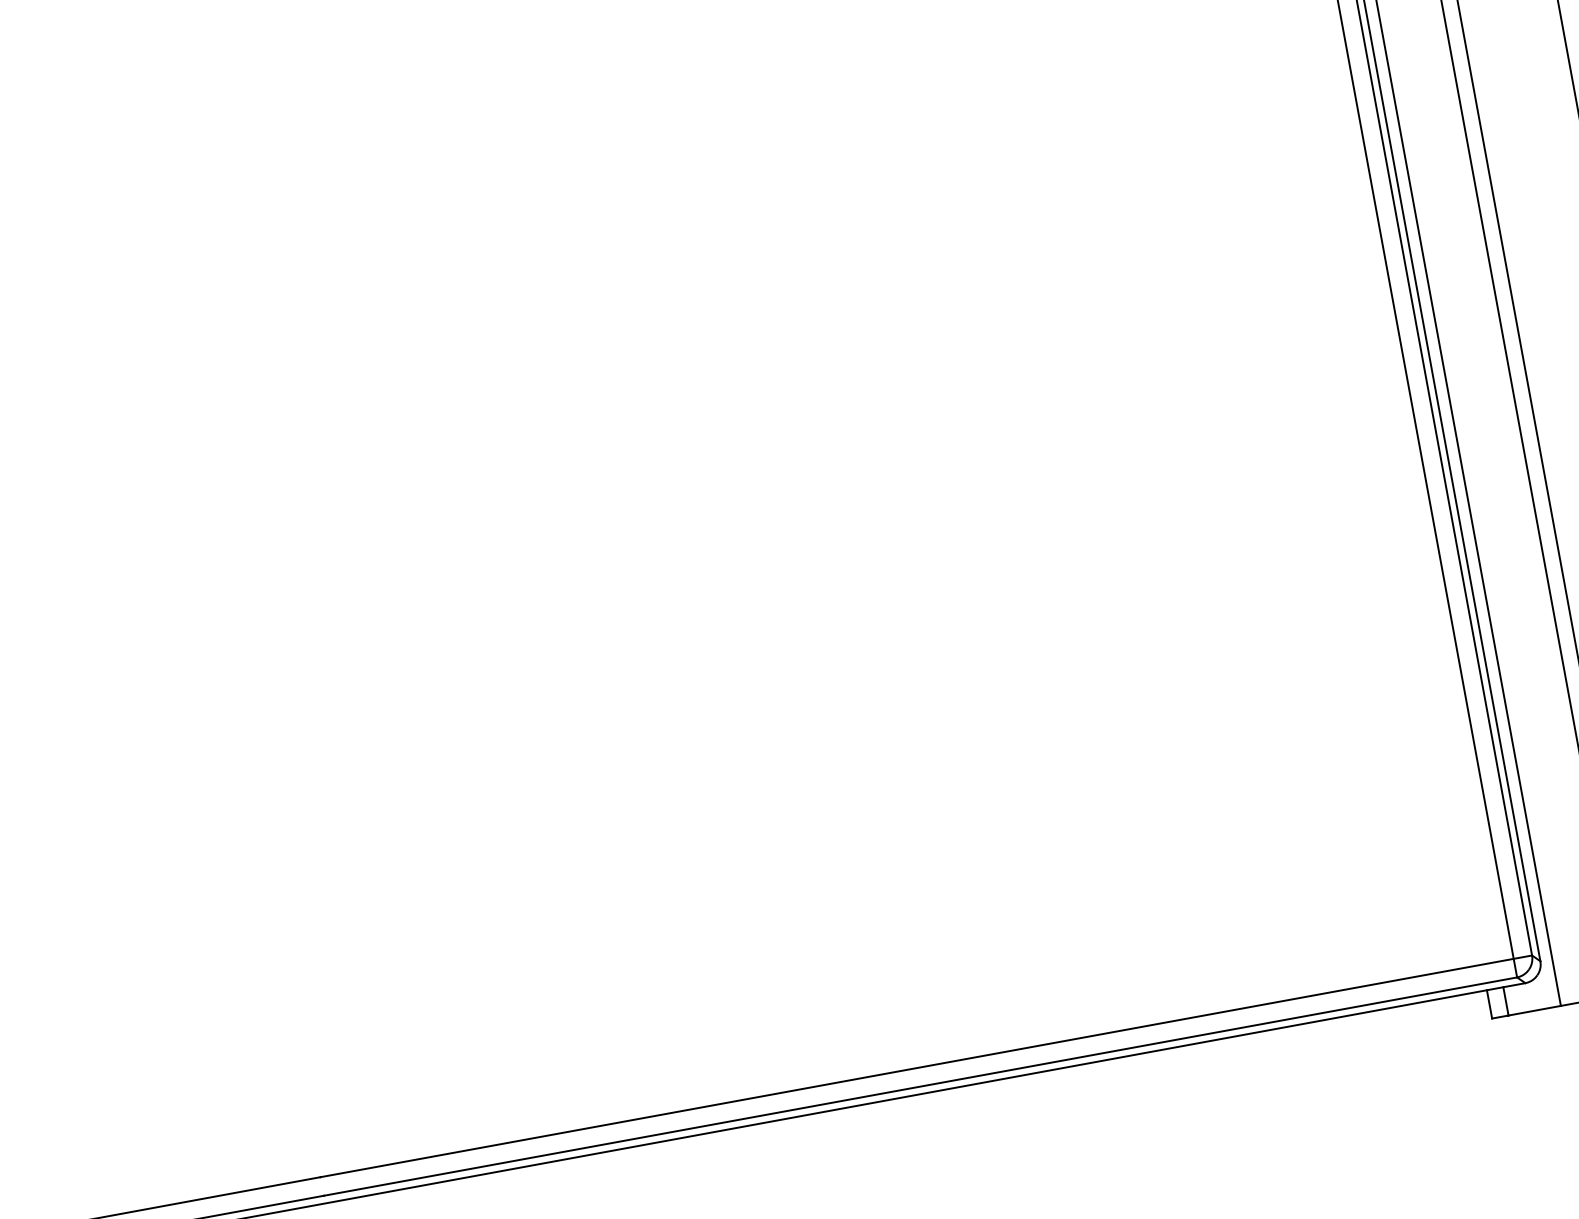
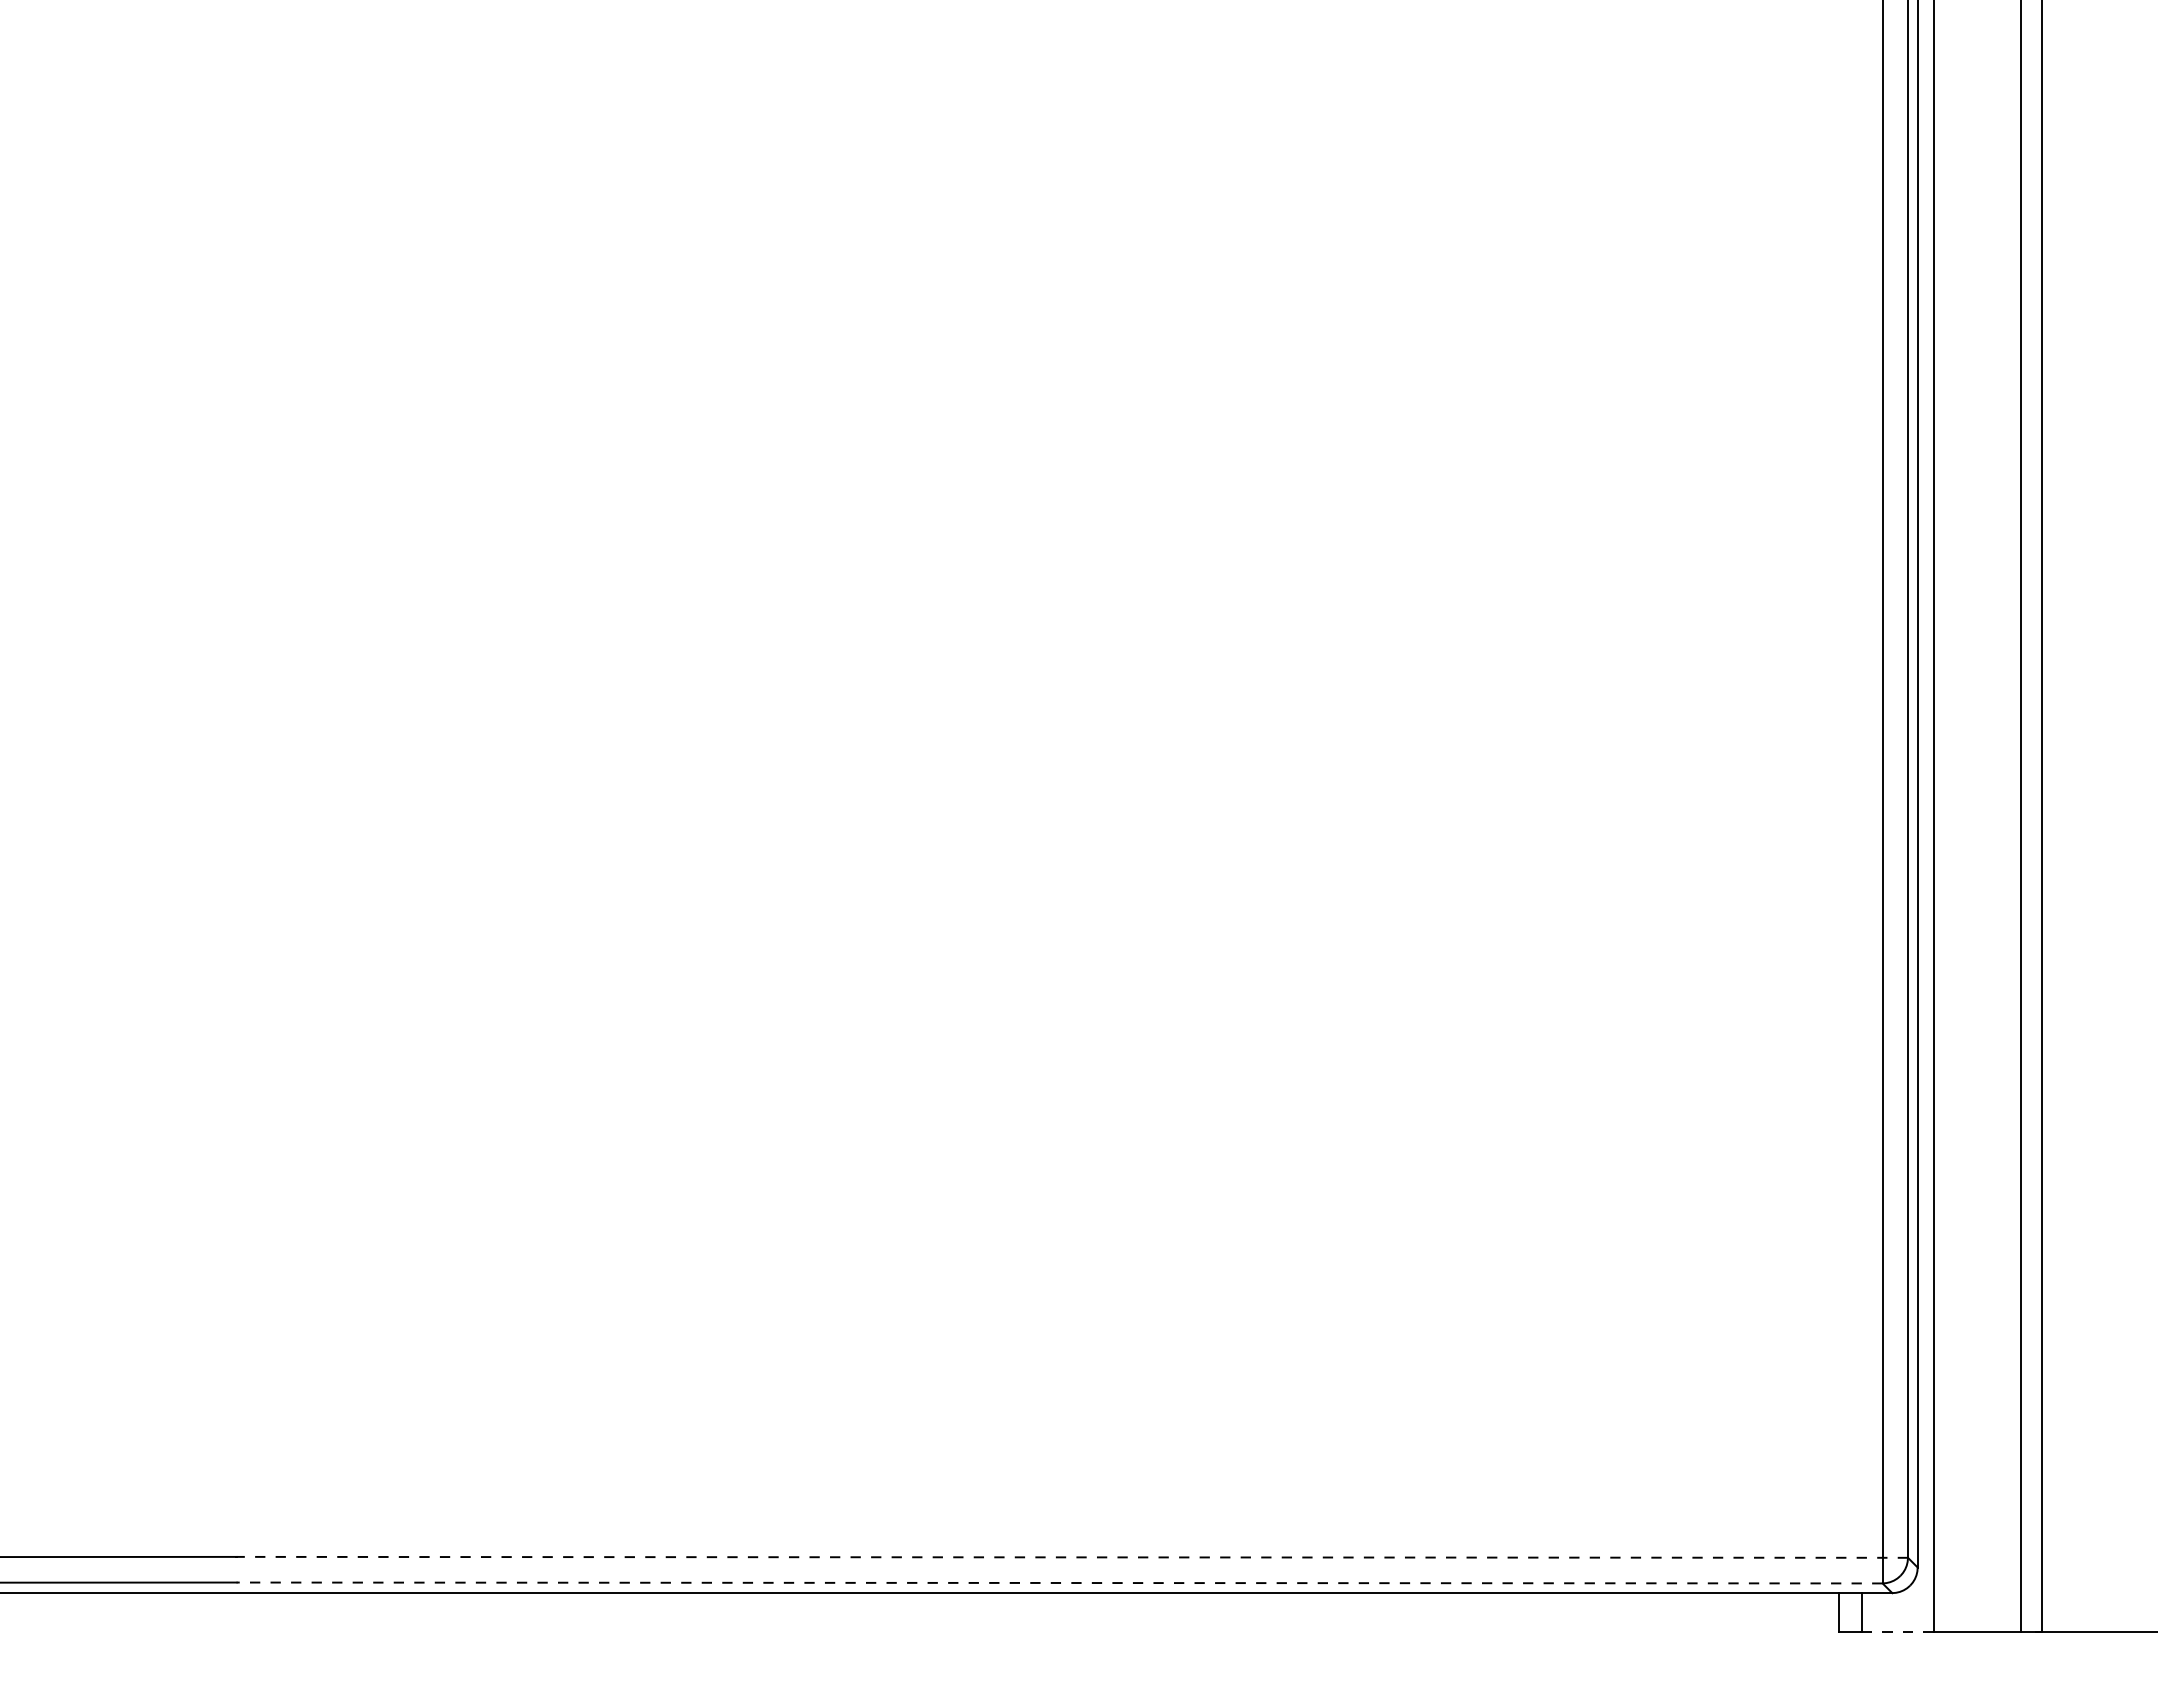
line: (1535, 1010) -> (1898, 1632), solid -> dashed
line: (926, 1066) -> (1072, 1557), solid -> dashed
line: (920, 1086) -> (1059, 1582), solid -> dashed

